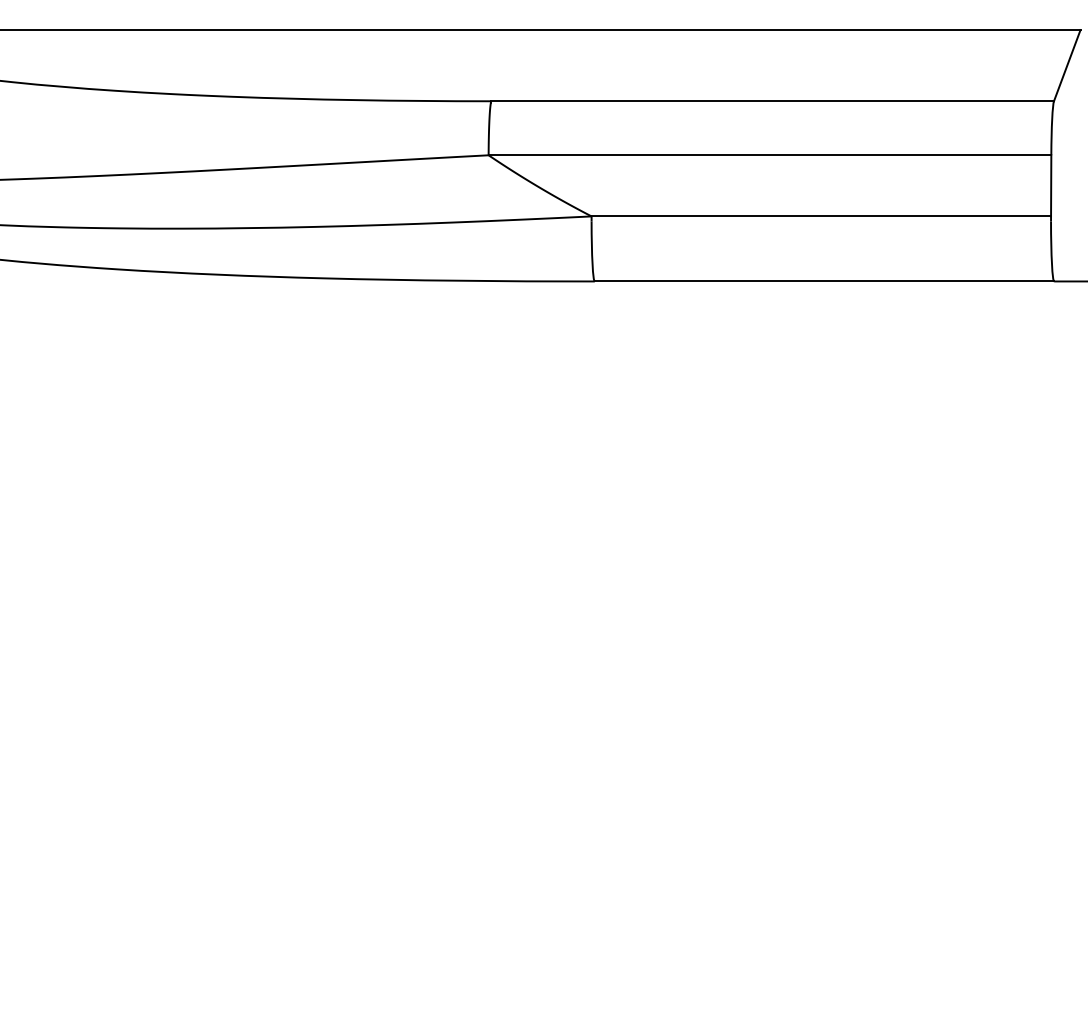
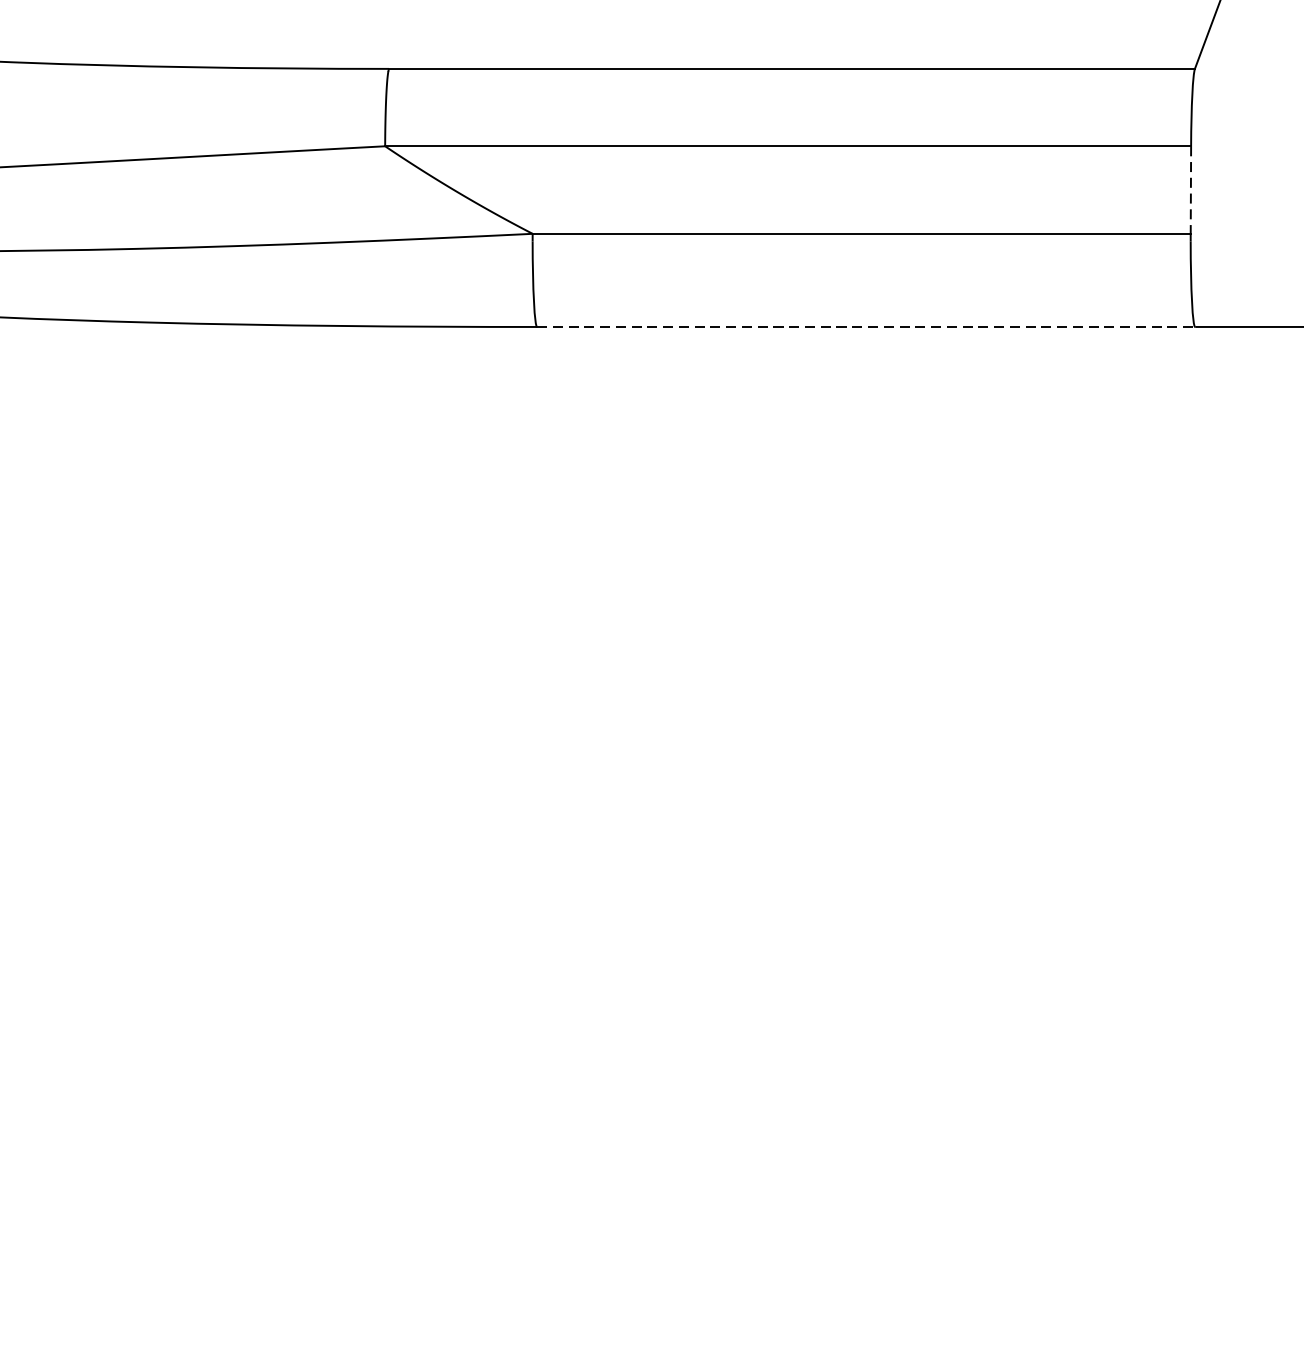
line: (1051, 185) -> (1191, 189), solid -> dashed
line: (824, 281) -> (866, 327), solid -> dashed

